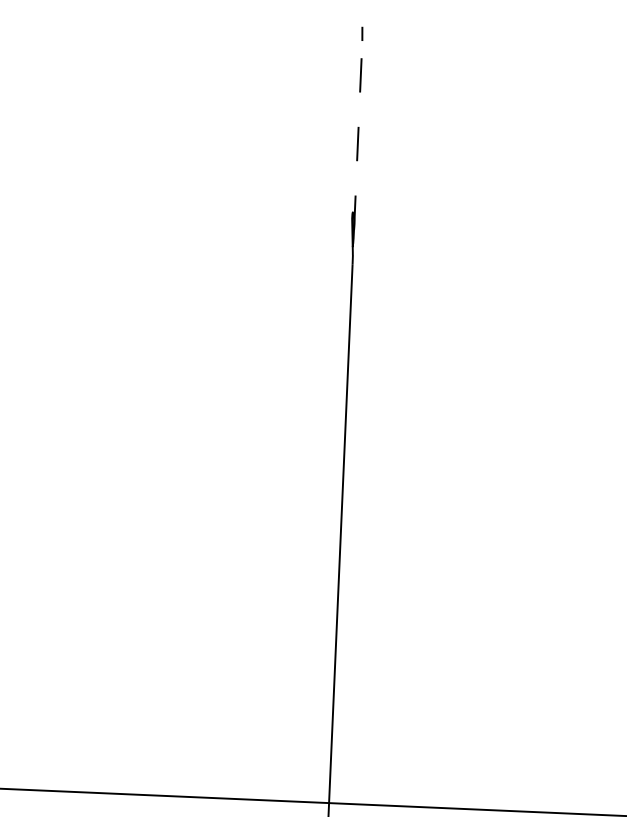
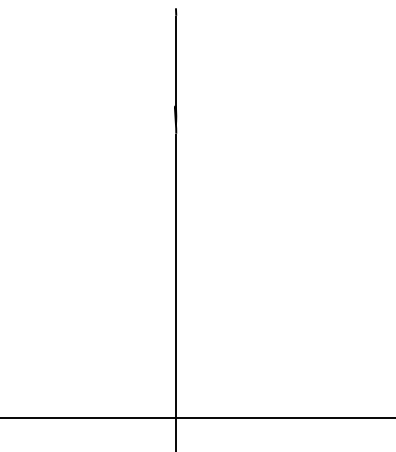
line: (358, 135) -> (176, 65), dashed -> solid

